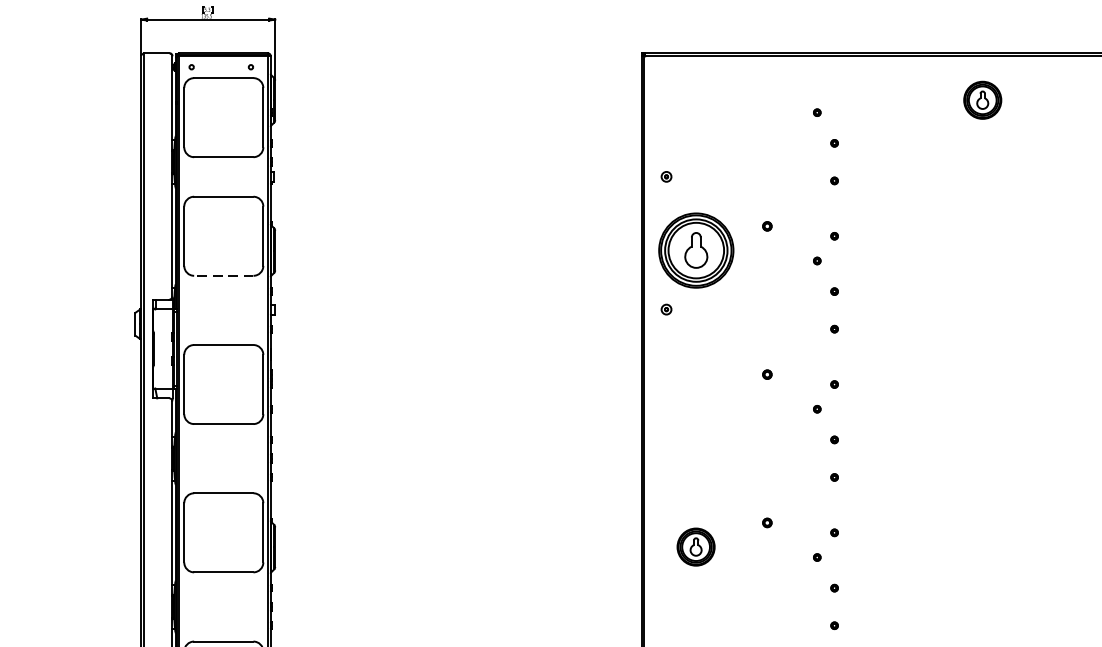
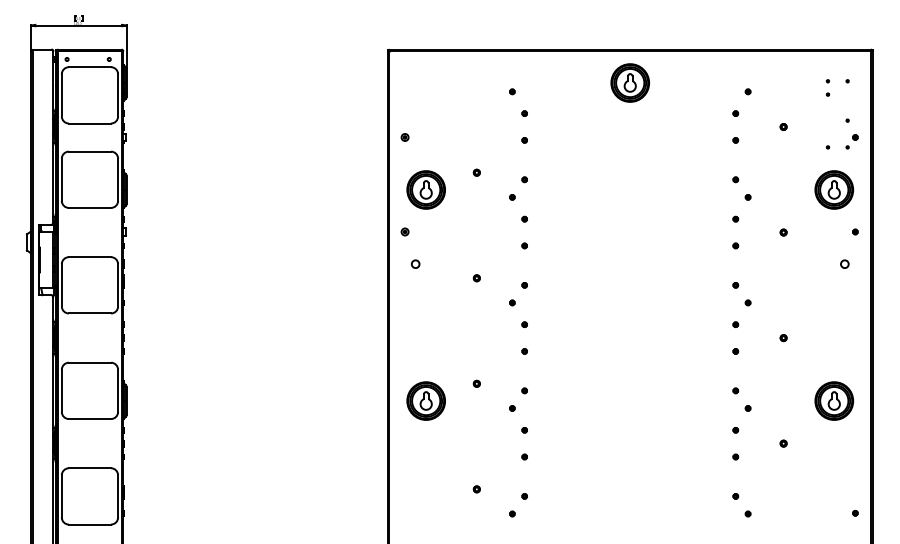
part: (981, 99) -> (629, 82), size x1.43
part: (695, 249) -> (425, 189), size x0.71
line: (223, 275) -> (89, 207), dashed -> solid
circle: (681, 353) -> (415, 263), added
part: (695, 546) -> (425, 400), size x1.43

